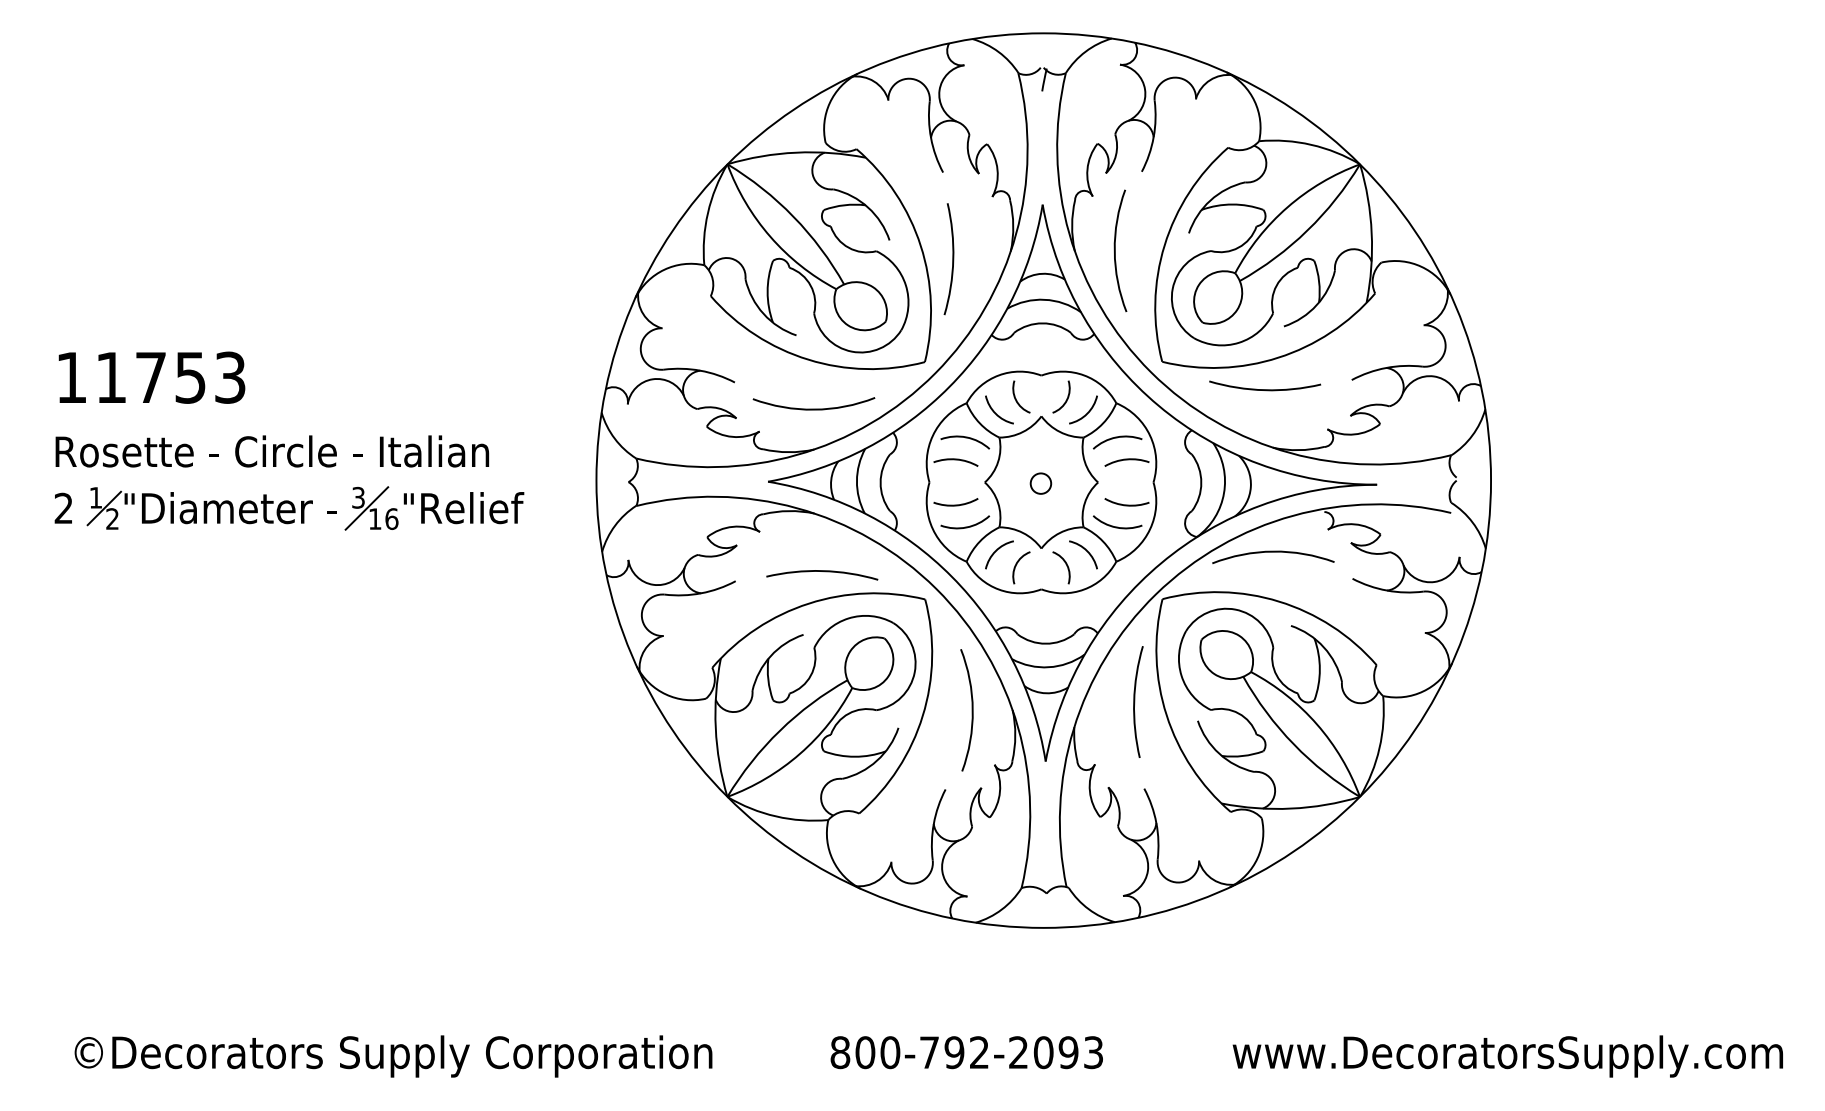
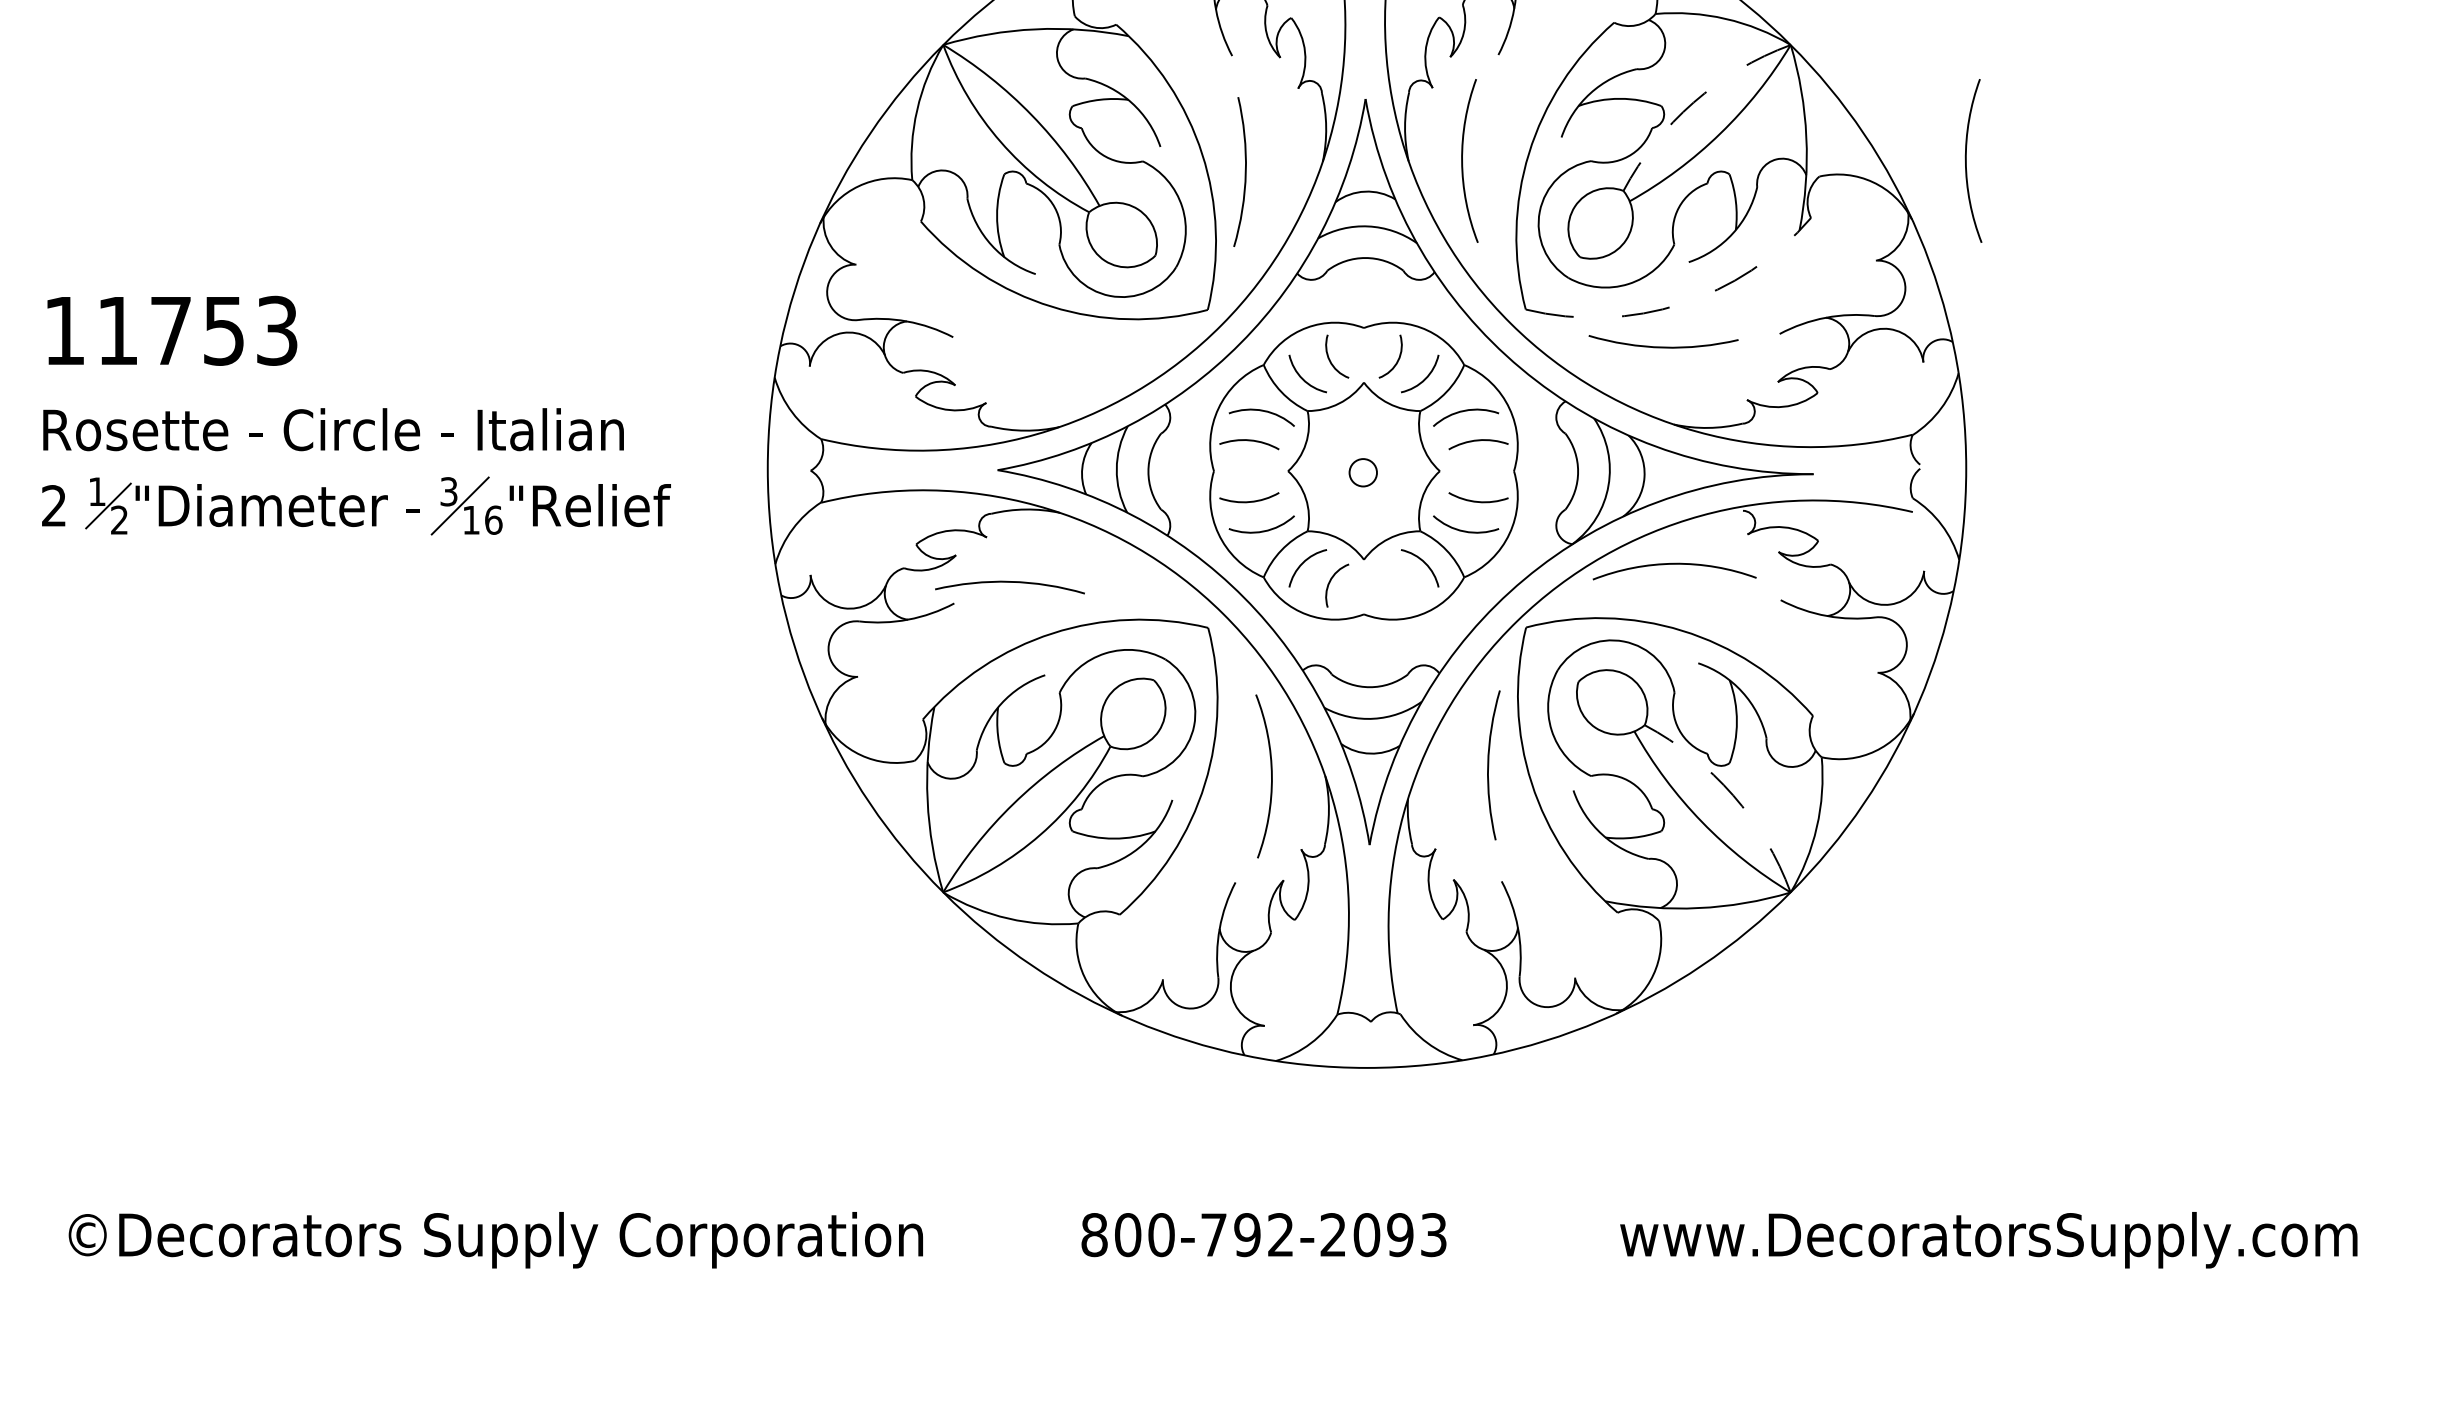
arc: (1287, 207) -> (1693, 102), solid -> dashed
arc: (1491, 250) -> (1966, 160), added
arc: (1278, 357) -> (1681, 303), solid -> dashed
arc: (813, 408) -> (1058, 372), removed
arc: (1065, 564) -> (1396, 581), removed
arc: (824, 572) -> (1012, 583), moved
arc: (1317, 724) -> (1733, 795), solid -> dashed

